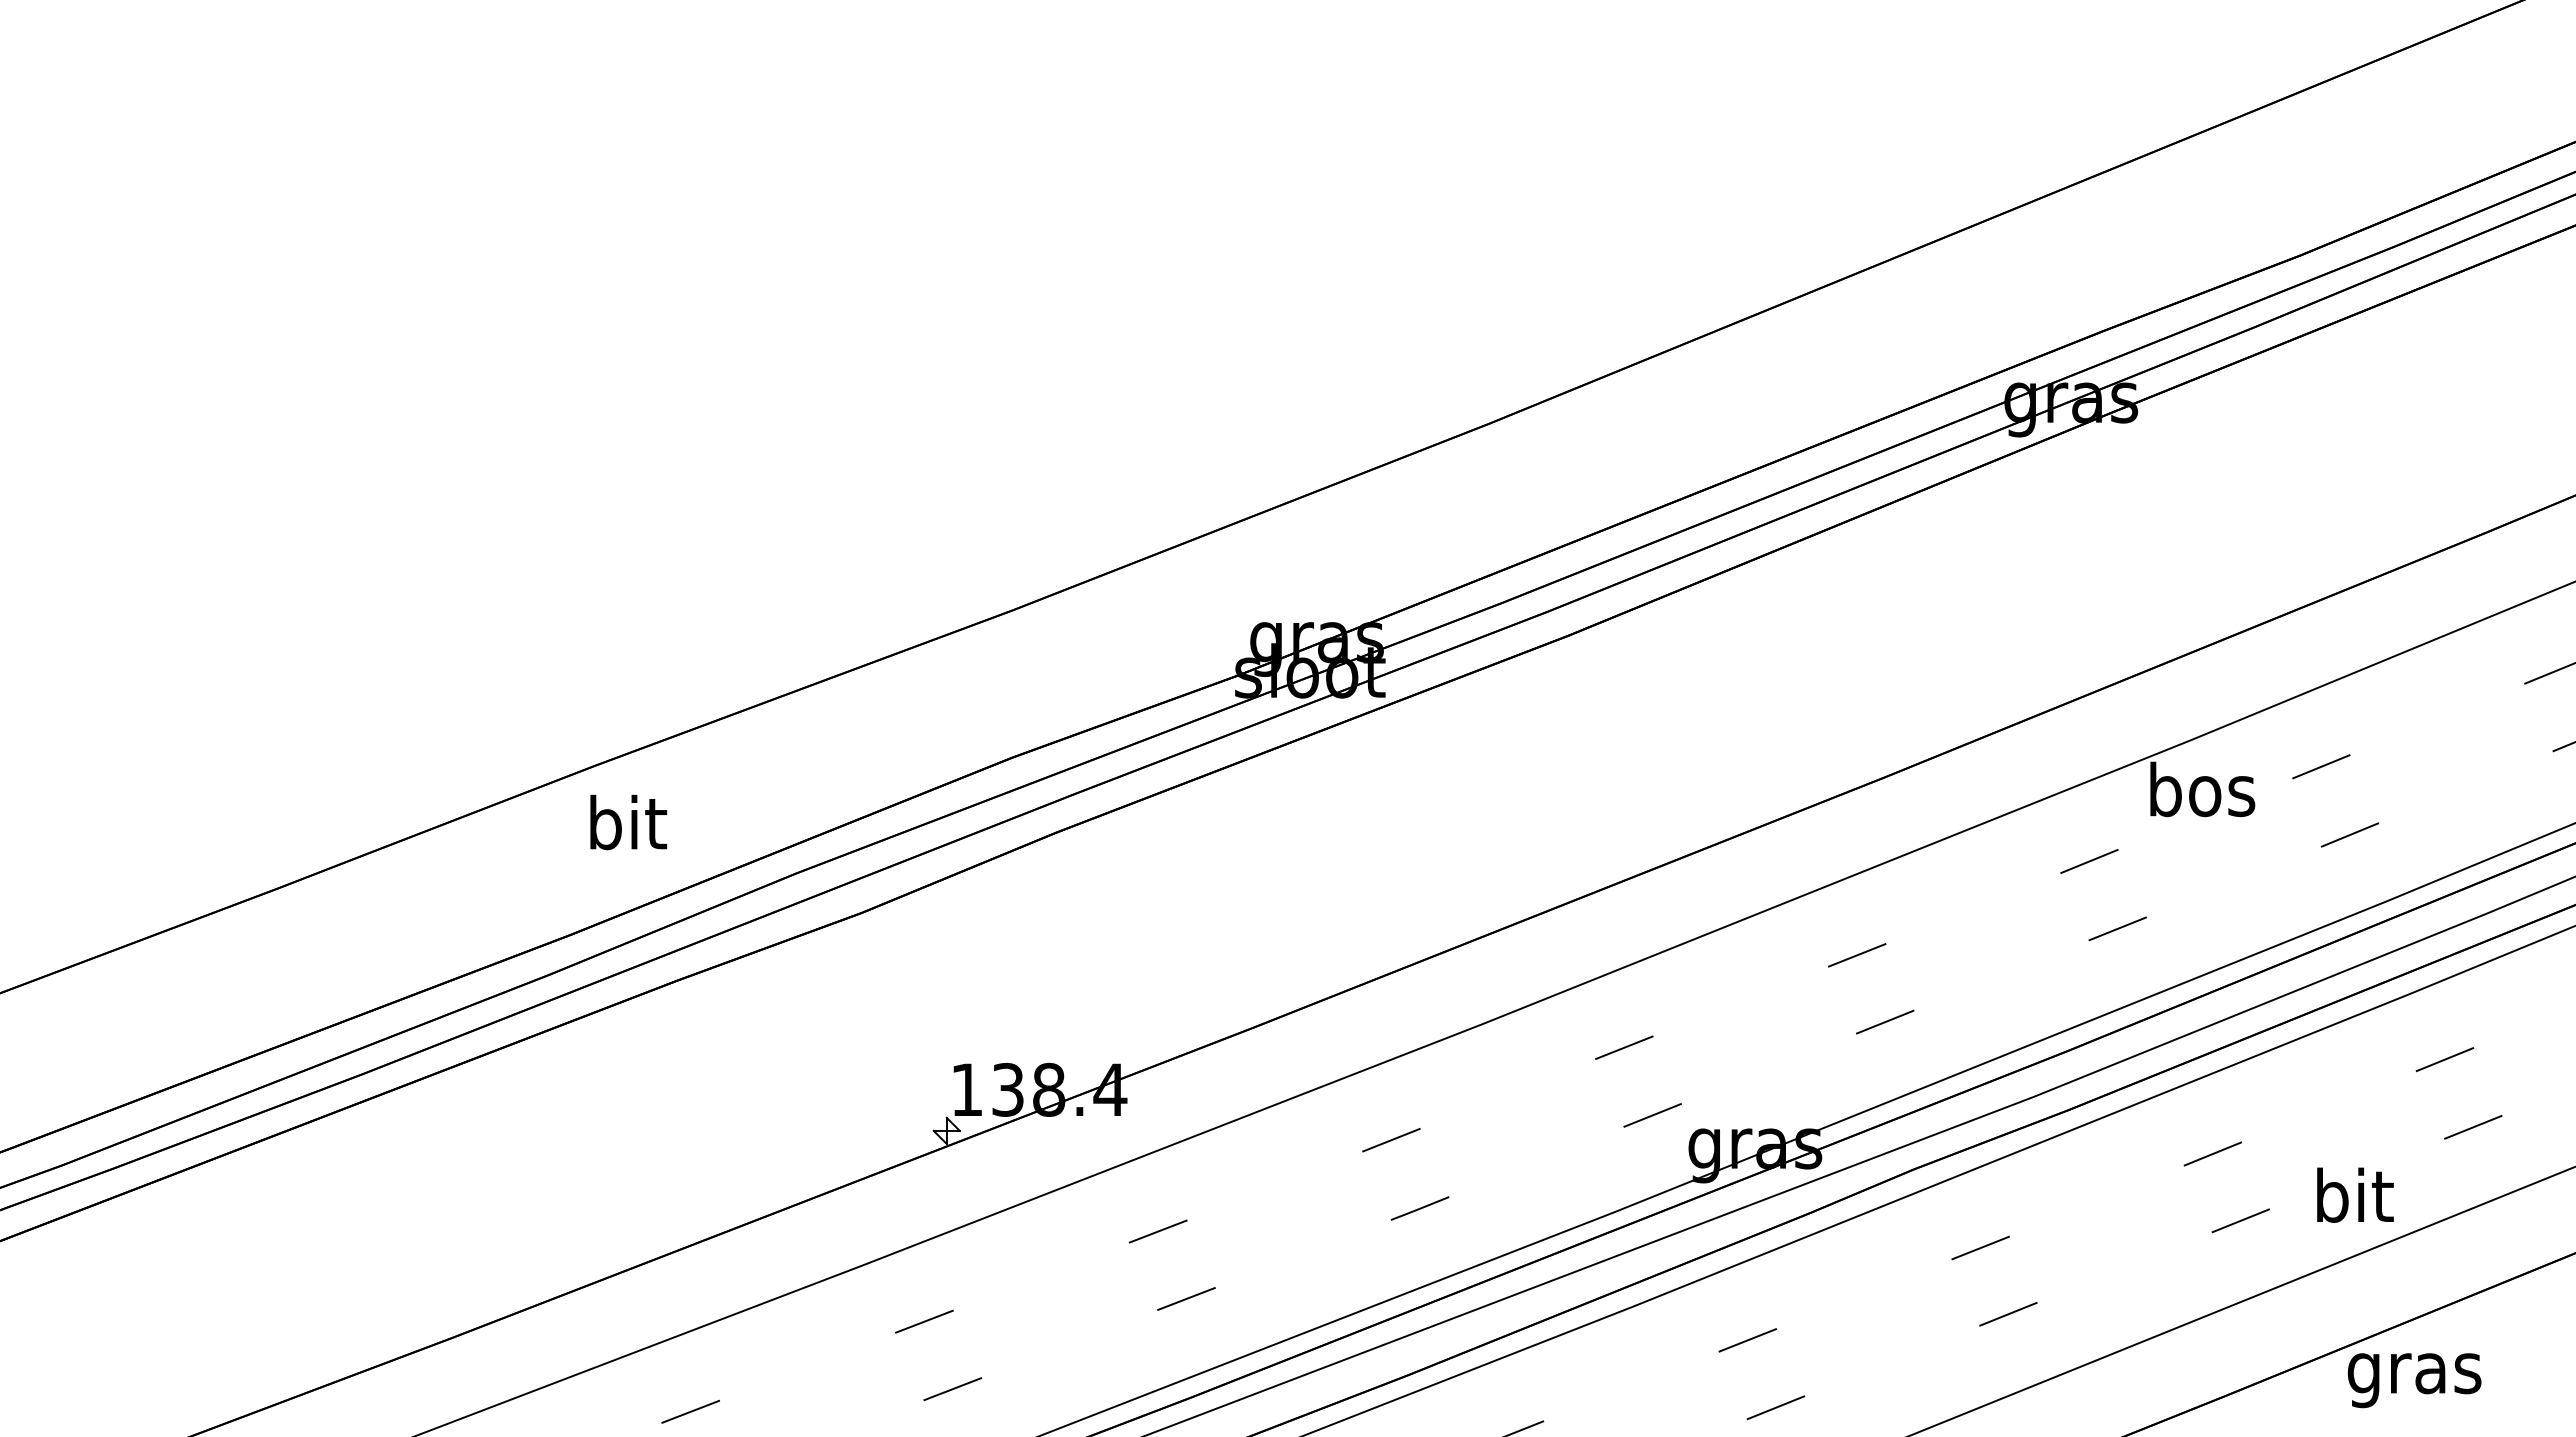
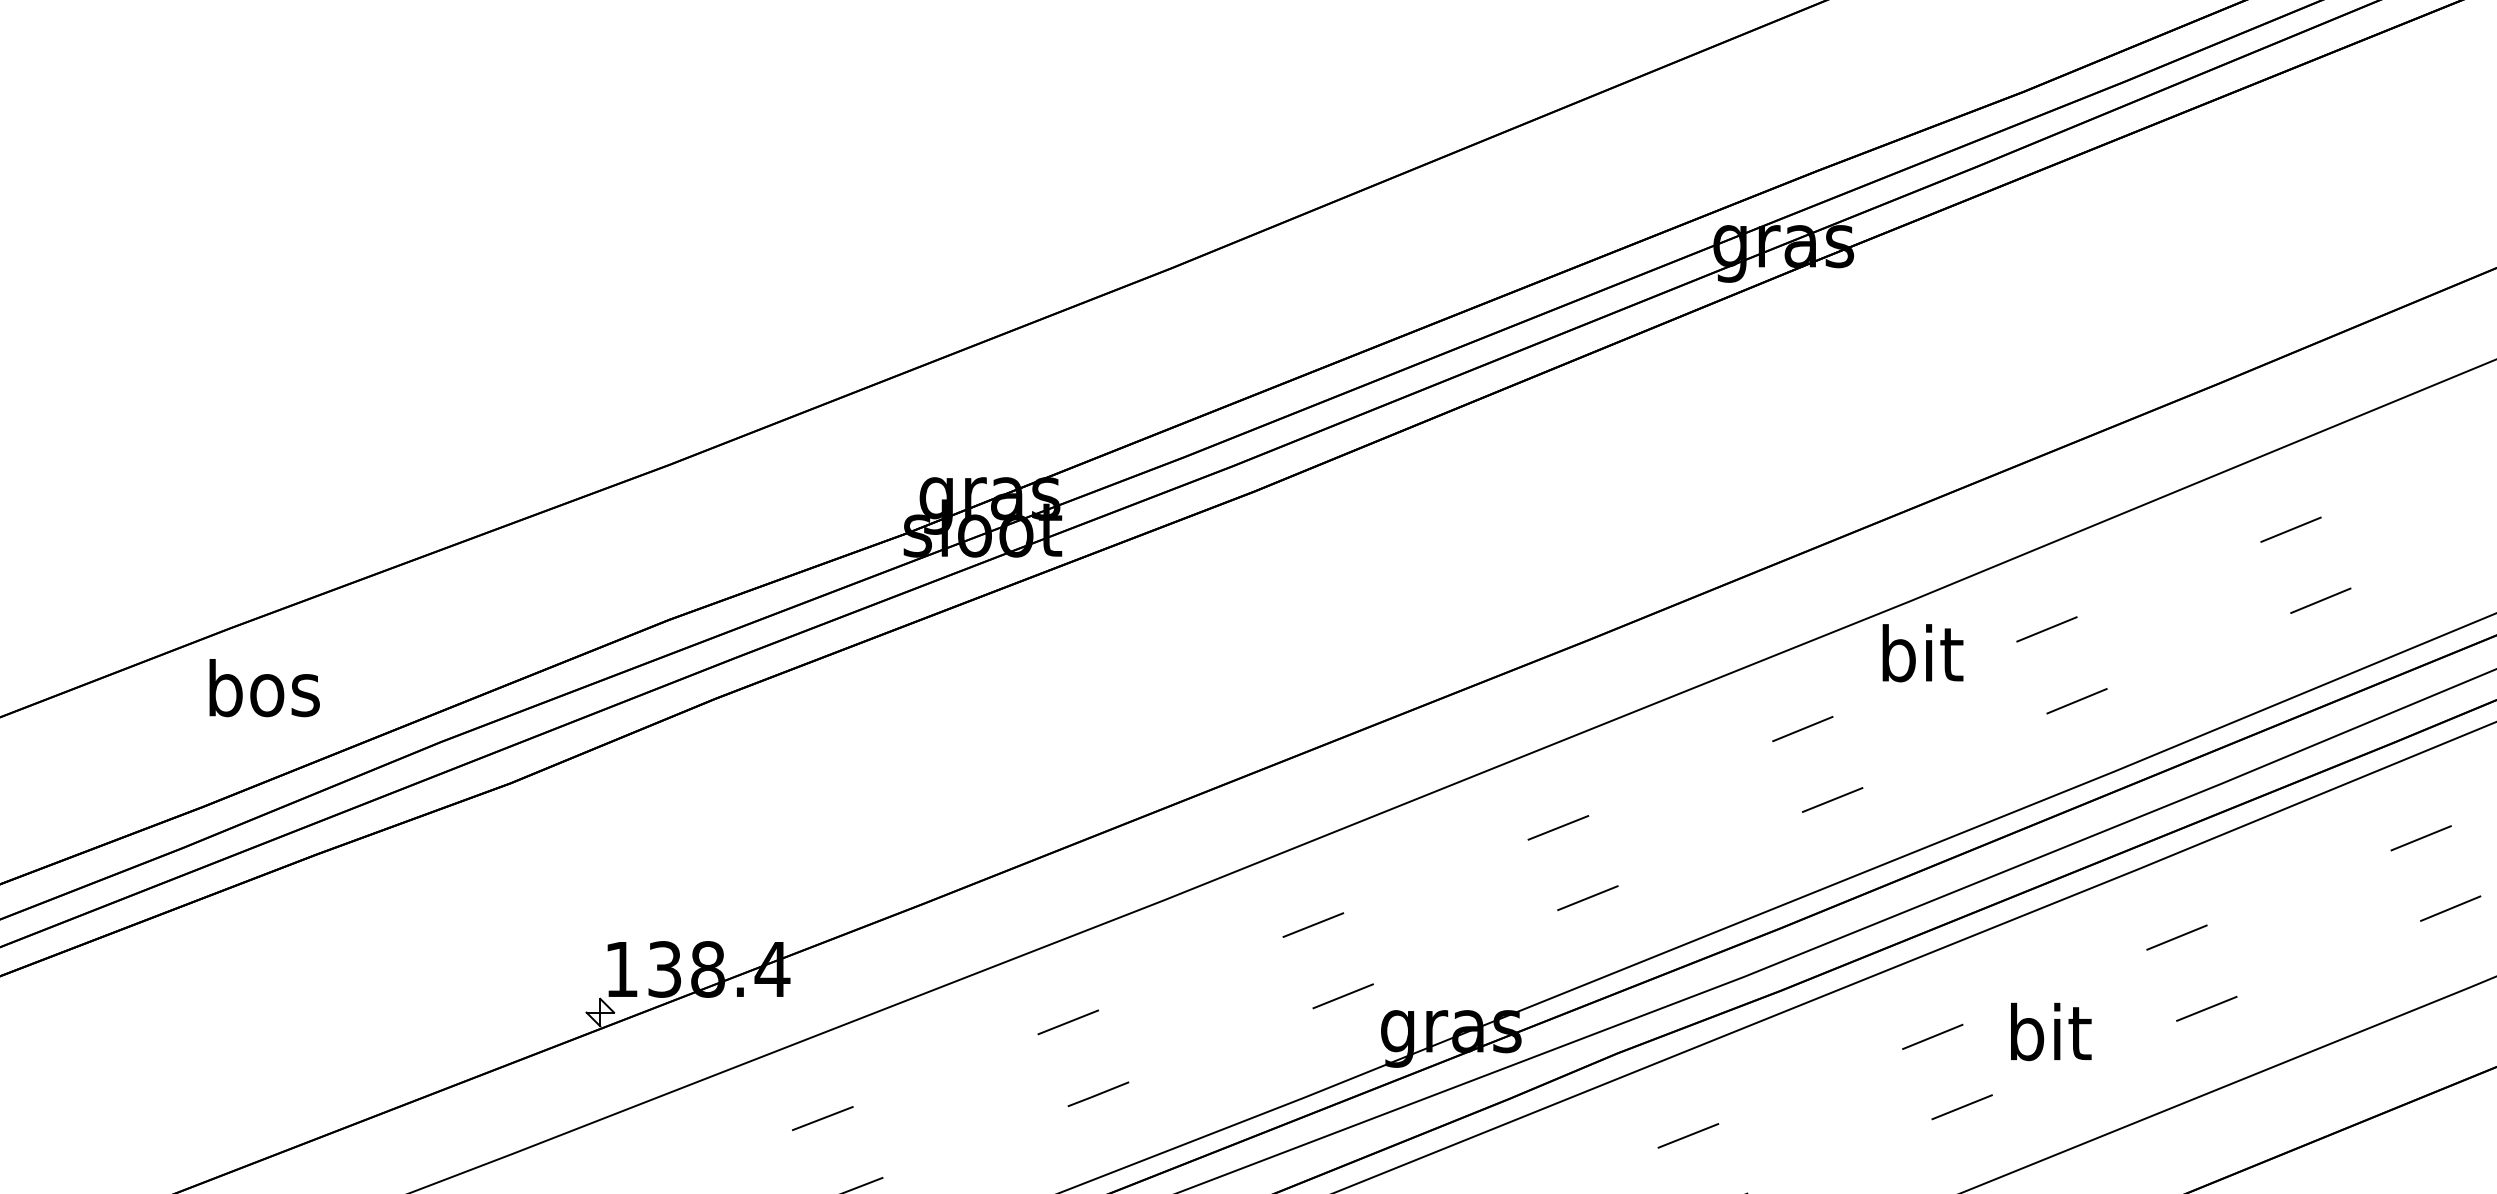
text: (2202, 789) -> (1921, 653), bos -> bit
text: (627, 822) -> (264, 688), bit -> bos
text: (2355, 1194) -> (2051, 1031), moved

